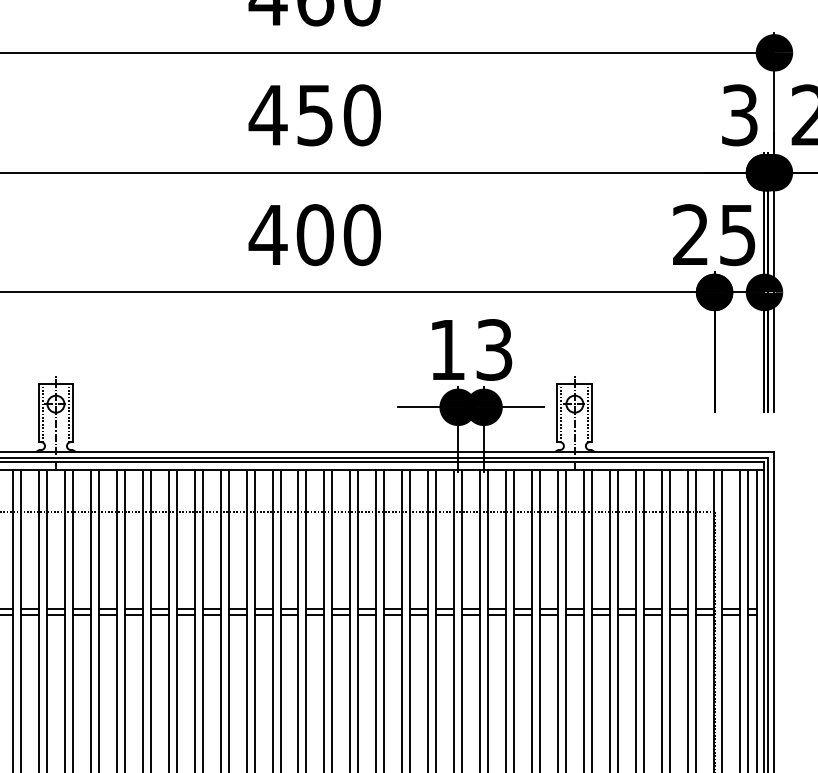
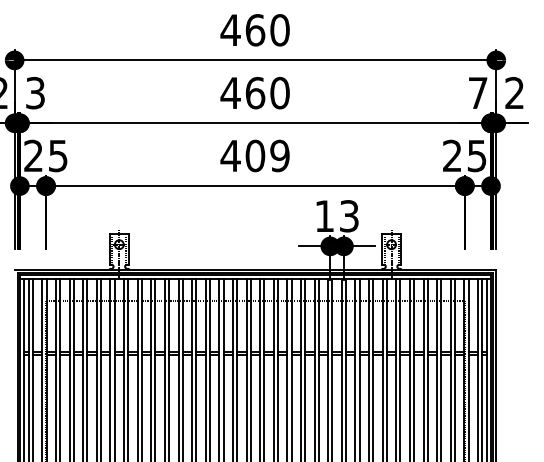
text: (315, 115) -> (255, 93), 450 -> 460
text: (738, 115) -> (477, 93), 3 -> 7
text: (361, 236) -> (279, 156), 400 -> 409

